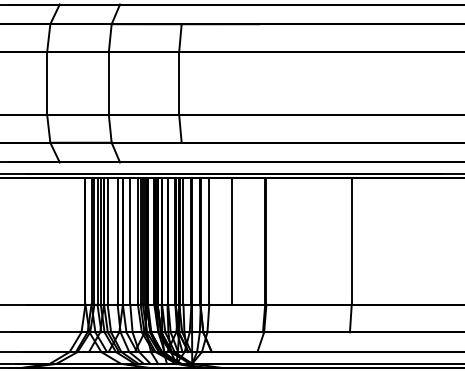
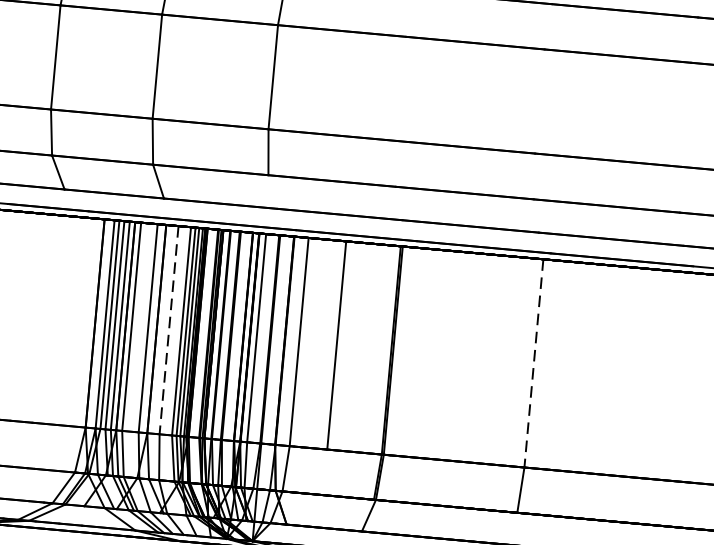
line: (130, 241) -> (169, 330), solid -> dashed
line: (351, 241) -> (533, 363), solid -> dashed

